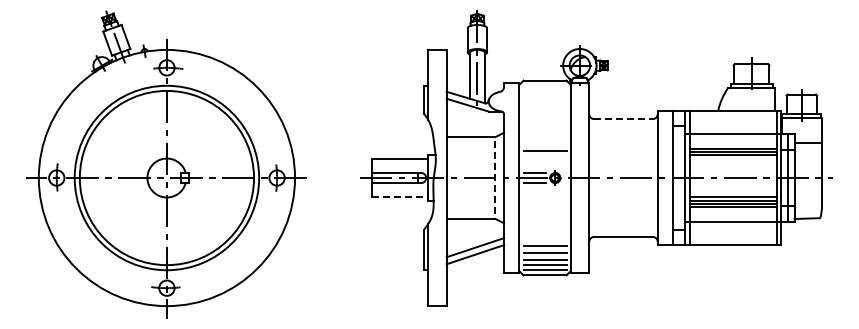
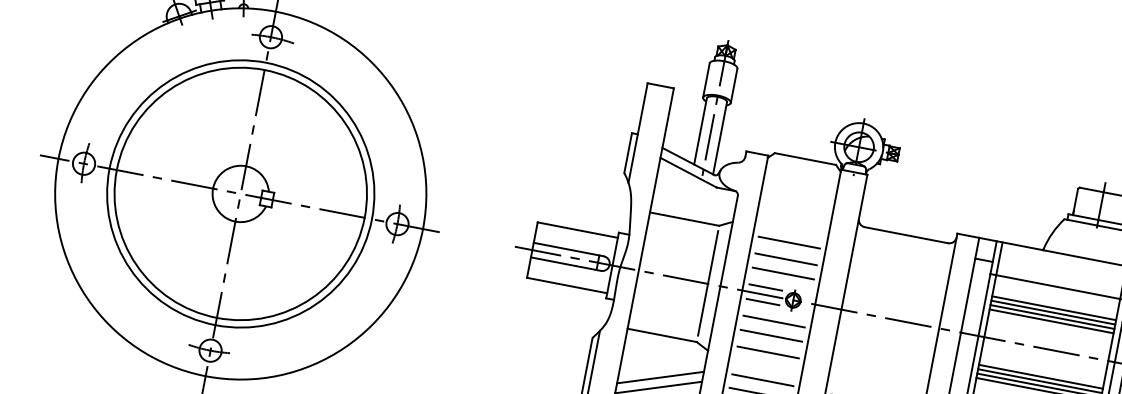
line: (623, 119) -> (906, 235), dashed -> solid
line: (544, 139) -> (788, 242), added
line: (732, 158) -> (1050, 321), added
line: (544, 161) -> (782, 273), added
line: (495, 177) -> (708, 283), dashed -> solid
line: (544, 194) -> (773, 320), added
line: (400, 197) -> (567, 285), dashed -> solid
line: (544, 204) -> (770, 335), added
line: (544, 216) -> (767, 352), added
line: (544, 236) -> (761, 380), added

